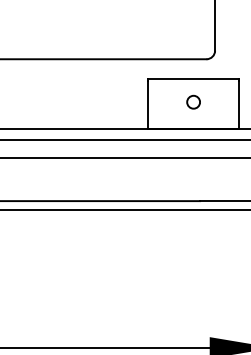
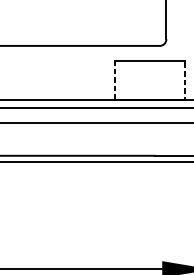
circle: (193, 101) -> (149, 78), removed
line: (148, 104) -> (114, 80), solid -> dashed
line: (238, 105) -> (184, 81), solid -> dashed

